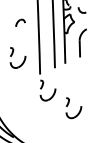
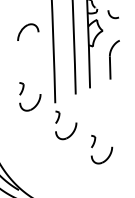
part: (20, 22) -> (28, 31), size x1.67
part: (17, 57) -> (29, 96), moved

